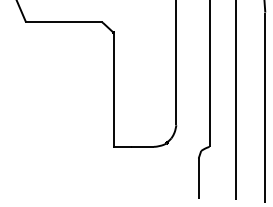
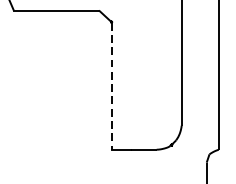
line: (114, 90) -> (112, 86), solid -> dashed

